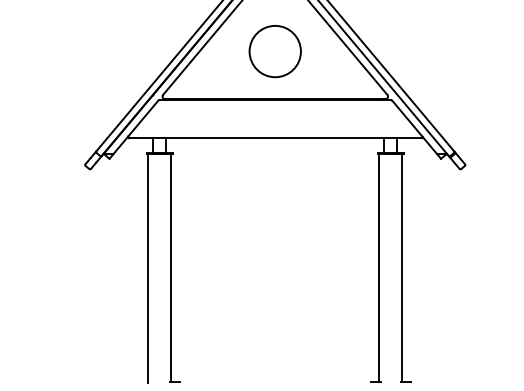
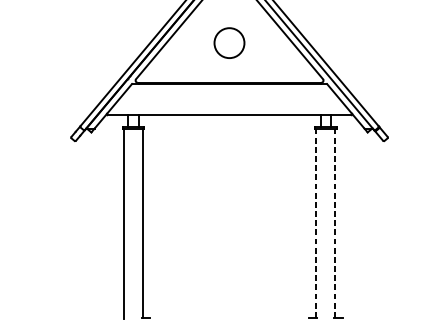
circle: (274, 51) -> (228, 43), size x0.7
line: (379, 267) -> (316, 222), solid -> dashed
line: (402, 267) -> (335, 222), solid -> dashed

